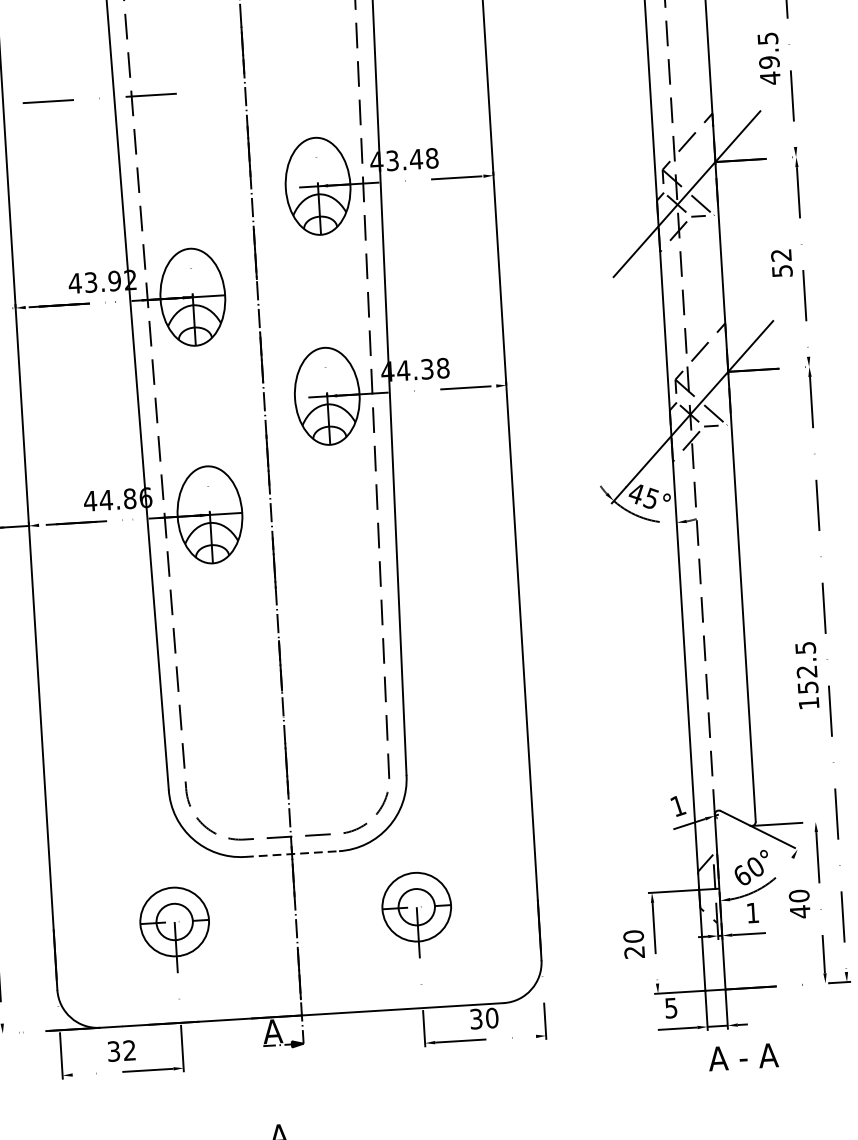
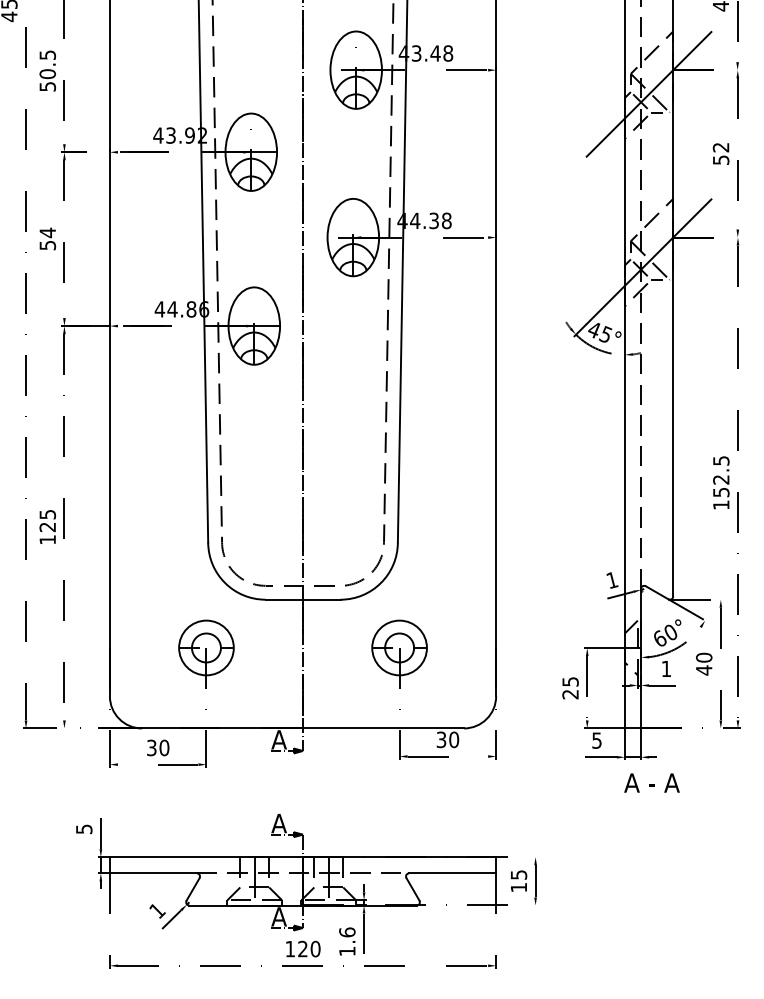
line: (292, 853) -> (303, 599), dashed -> solid
text: (633, 936) -> (570, 681), 20 -> 25
text: (129, 1049) -> (164, 747), 32 -> 30

